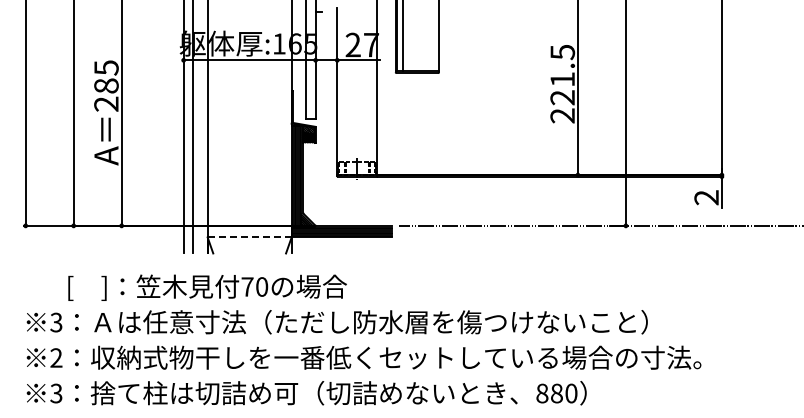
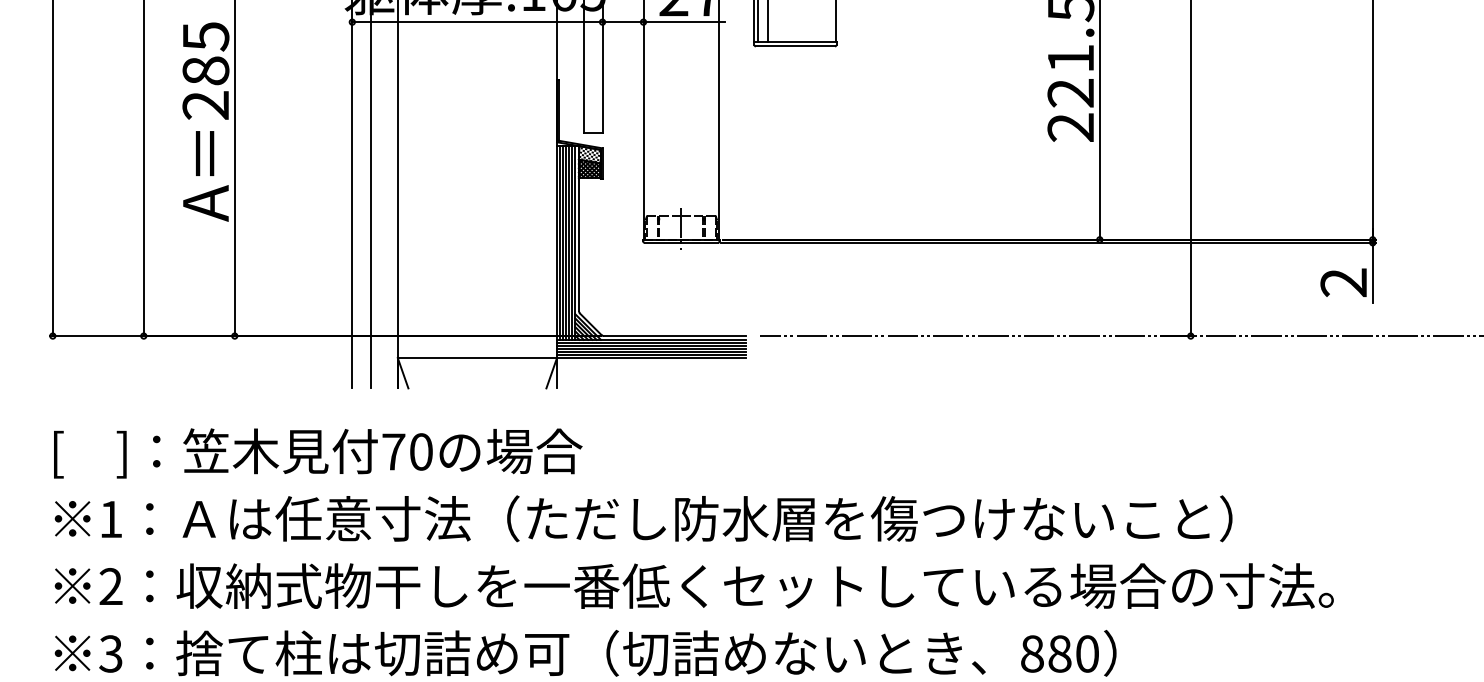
line: (249, 237) -> (477, 358), dashed -> solid
text: (207, 287) -> (317, 452), moved
text: (56, 322) -> (111, 519), 3 -> 1

